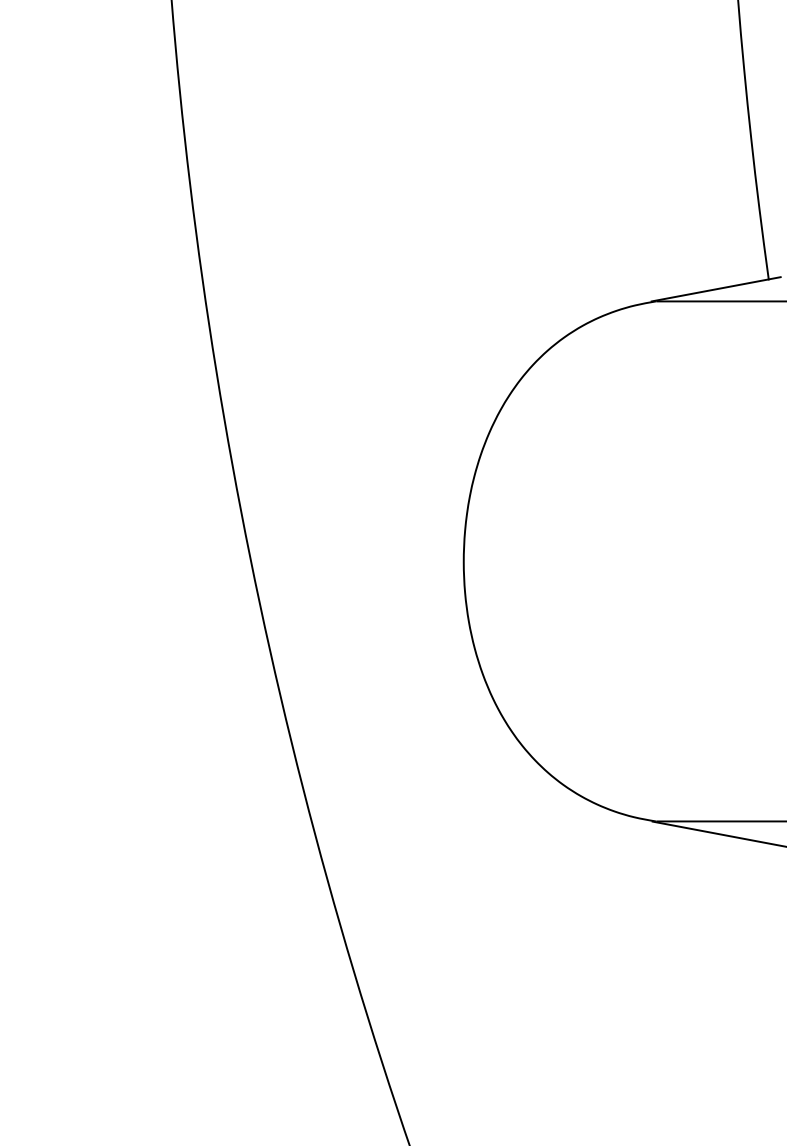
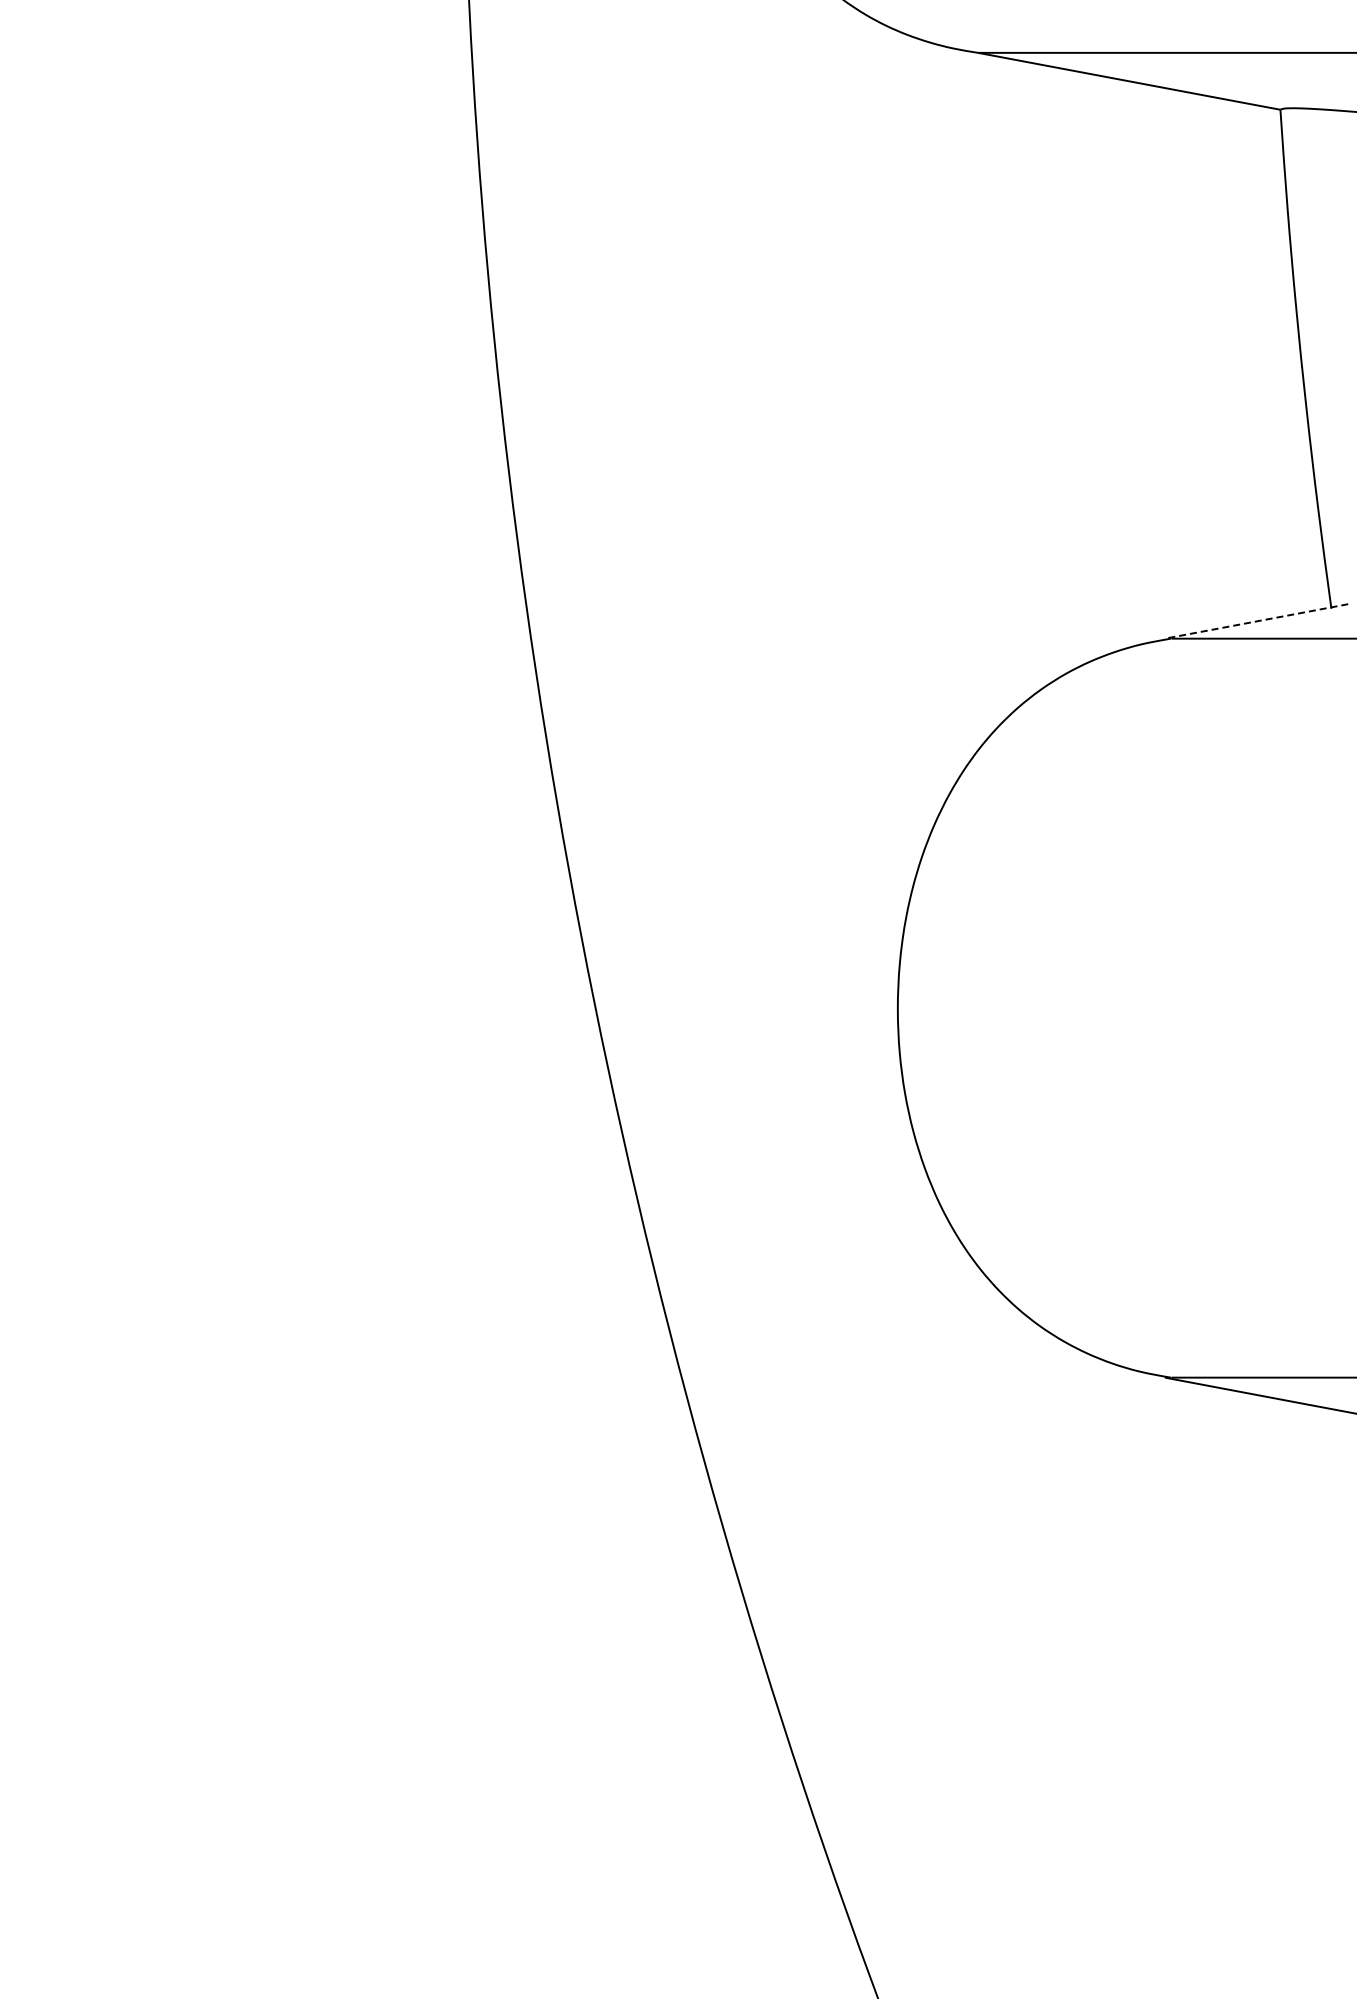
line: (716, 289) -> (1256, 621), solid -> dashed

